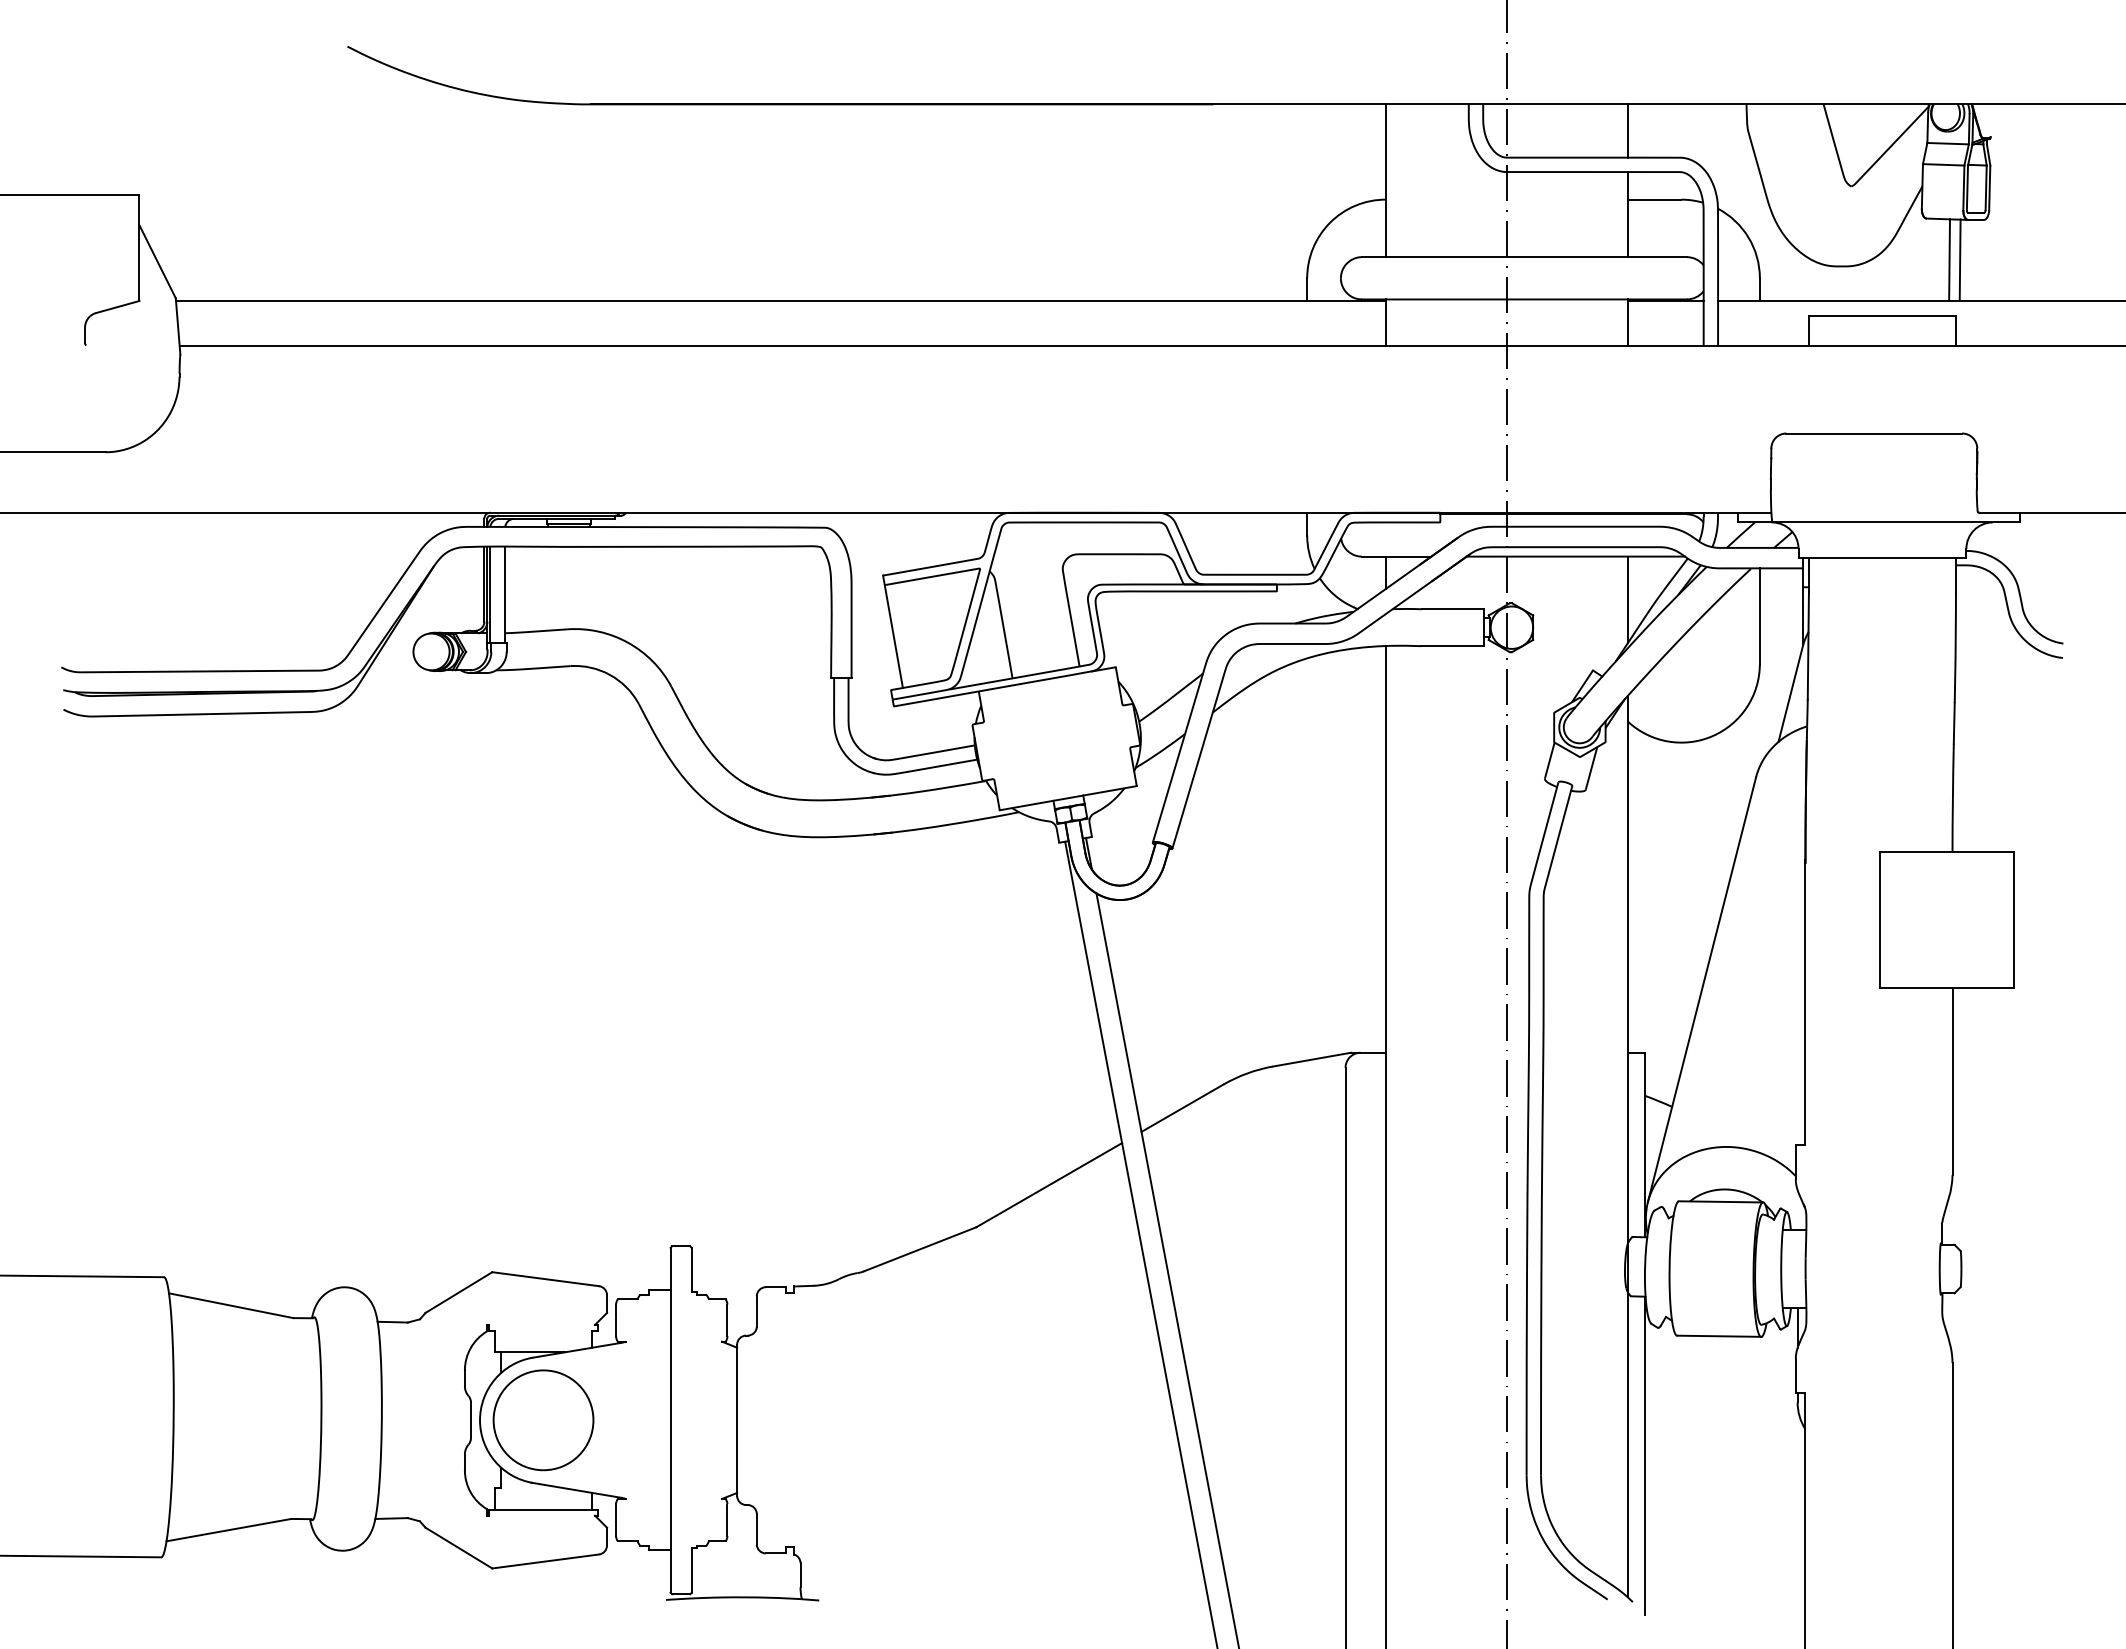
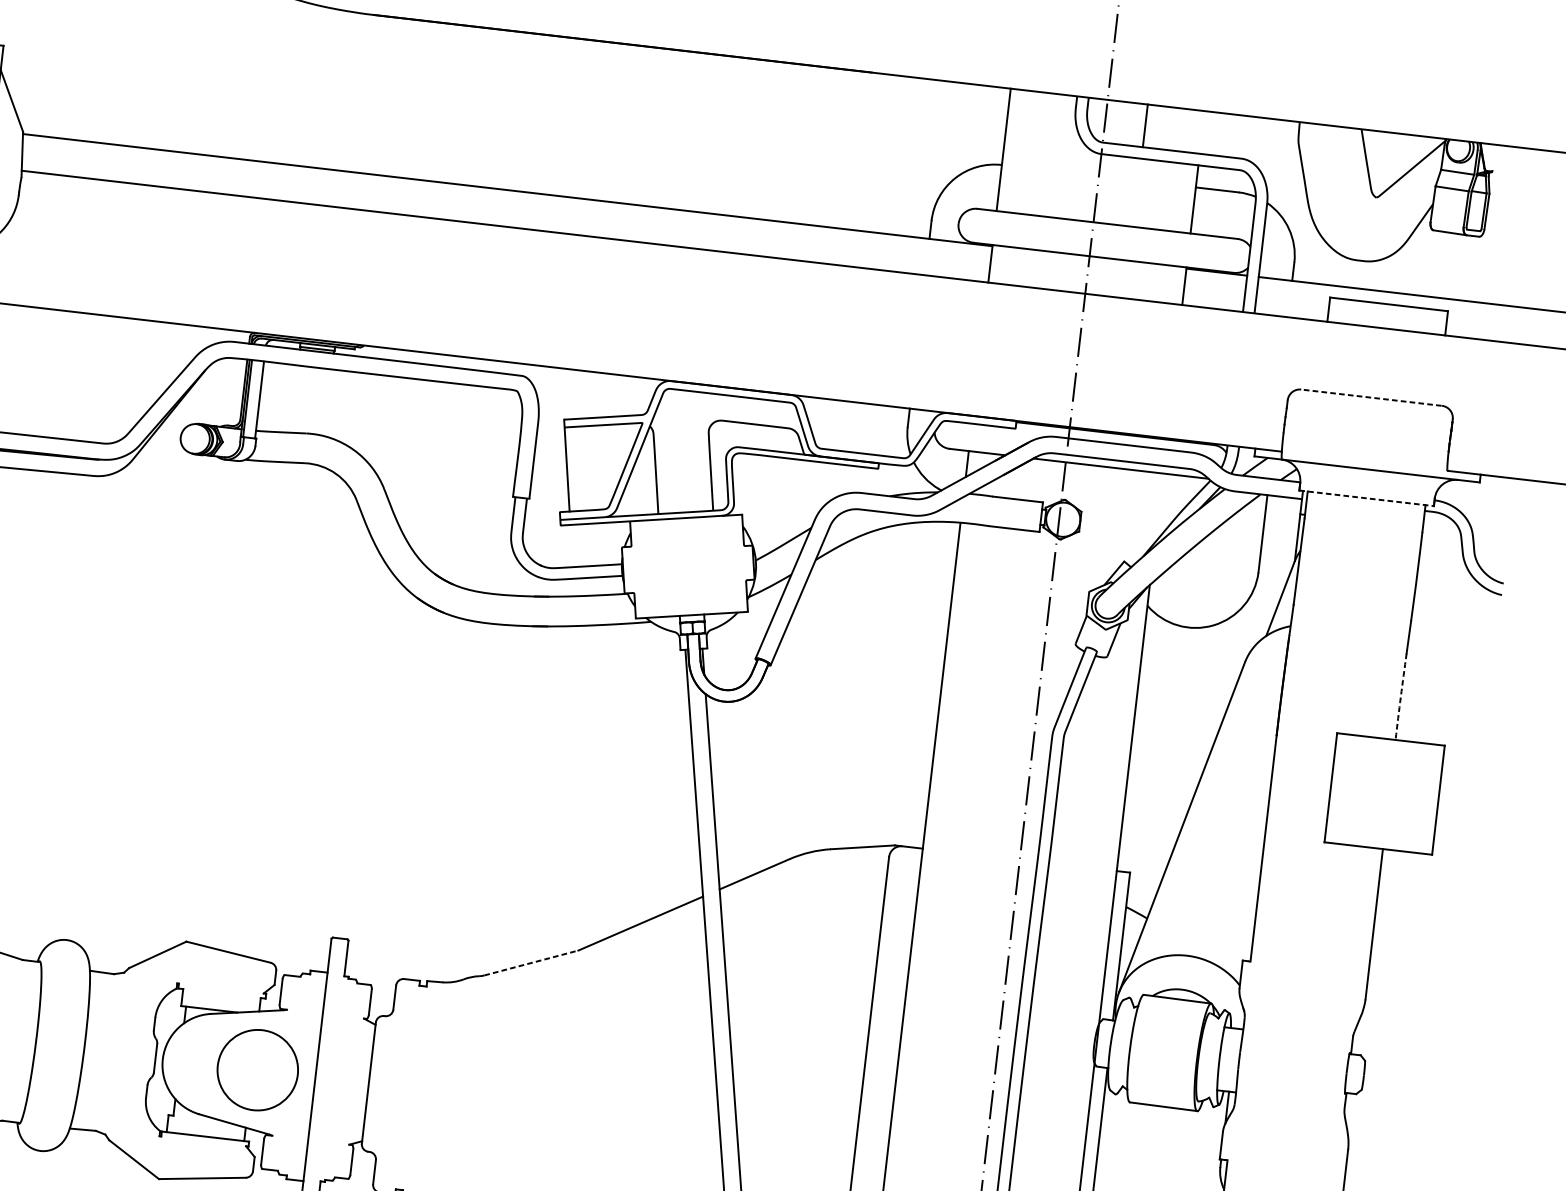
line: (1627, 130) -> (1145, 125), moved
line: (1949, 259) -> (1448, 265), removed
line: (1959, 259) -> (1456, 266), removed
line: (1874, 433) -> (1371, 397), solid -> dashed
line: (1882, 558) -> (1366, 498), solid -> dashed
line: (1627, 599) -> (1158, 507), removed
arc: (1952, 797) -> (1400, 696), solid -> dashed
line: (920, 1249) -> (531, 963), solid -> dashed
circle: (543, 1420) -> (257, 1070), moved

